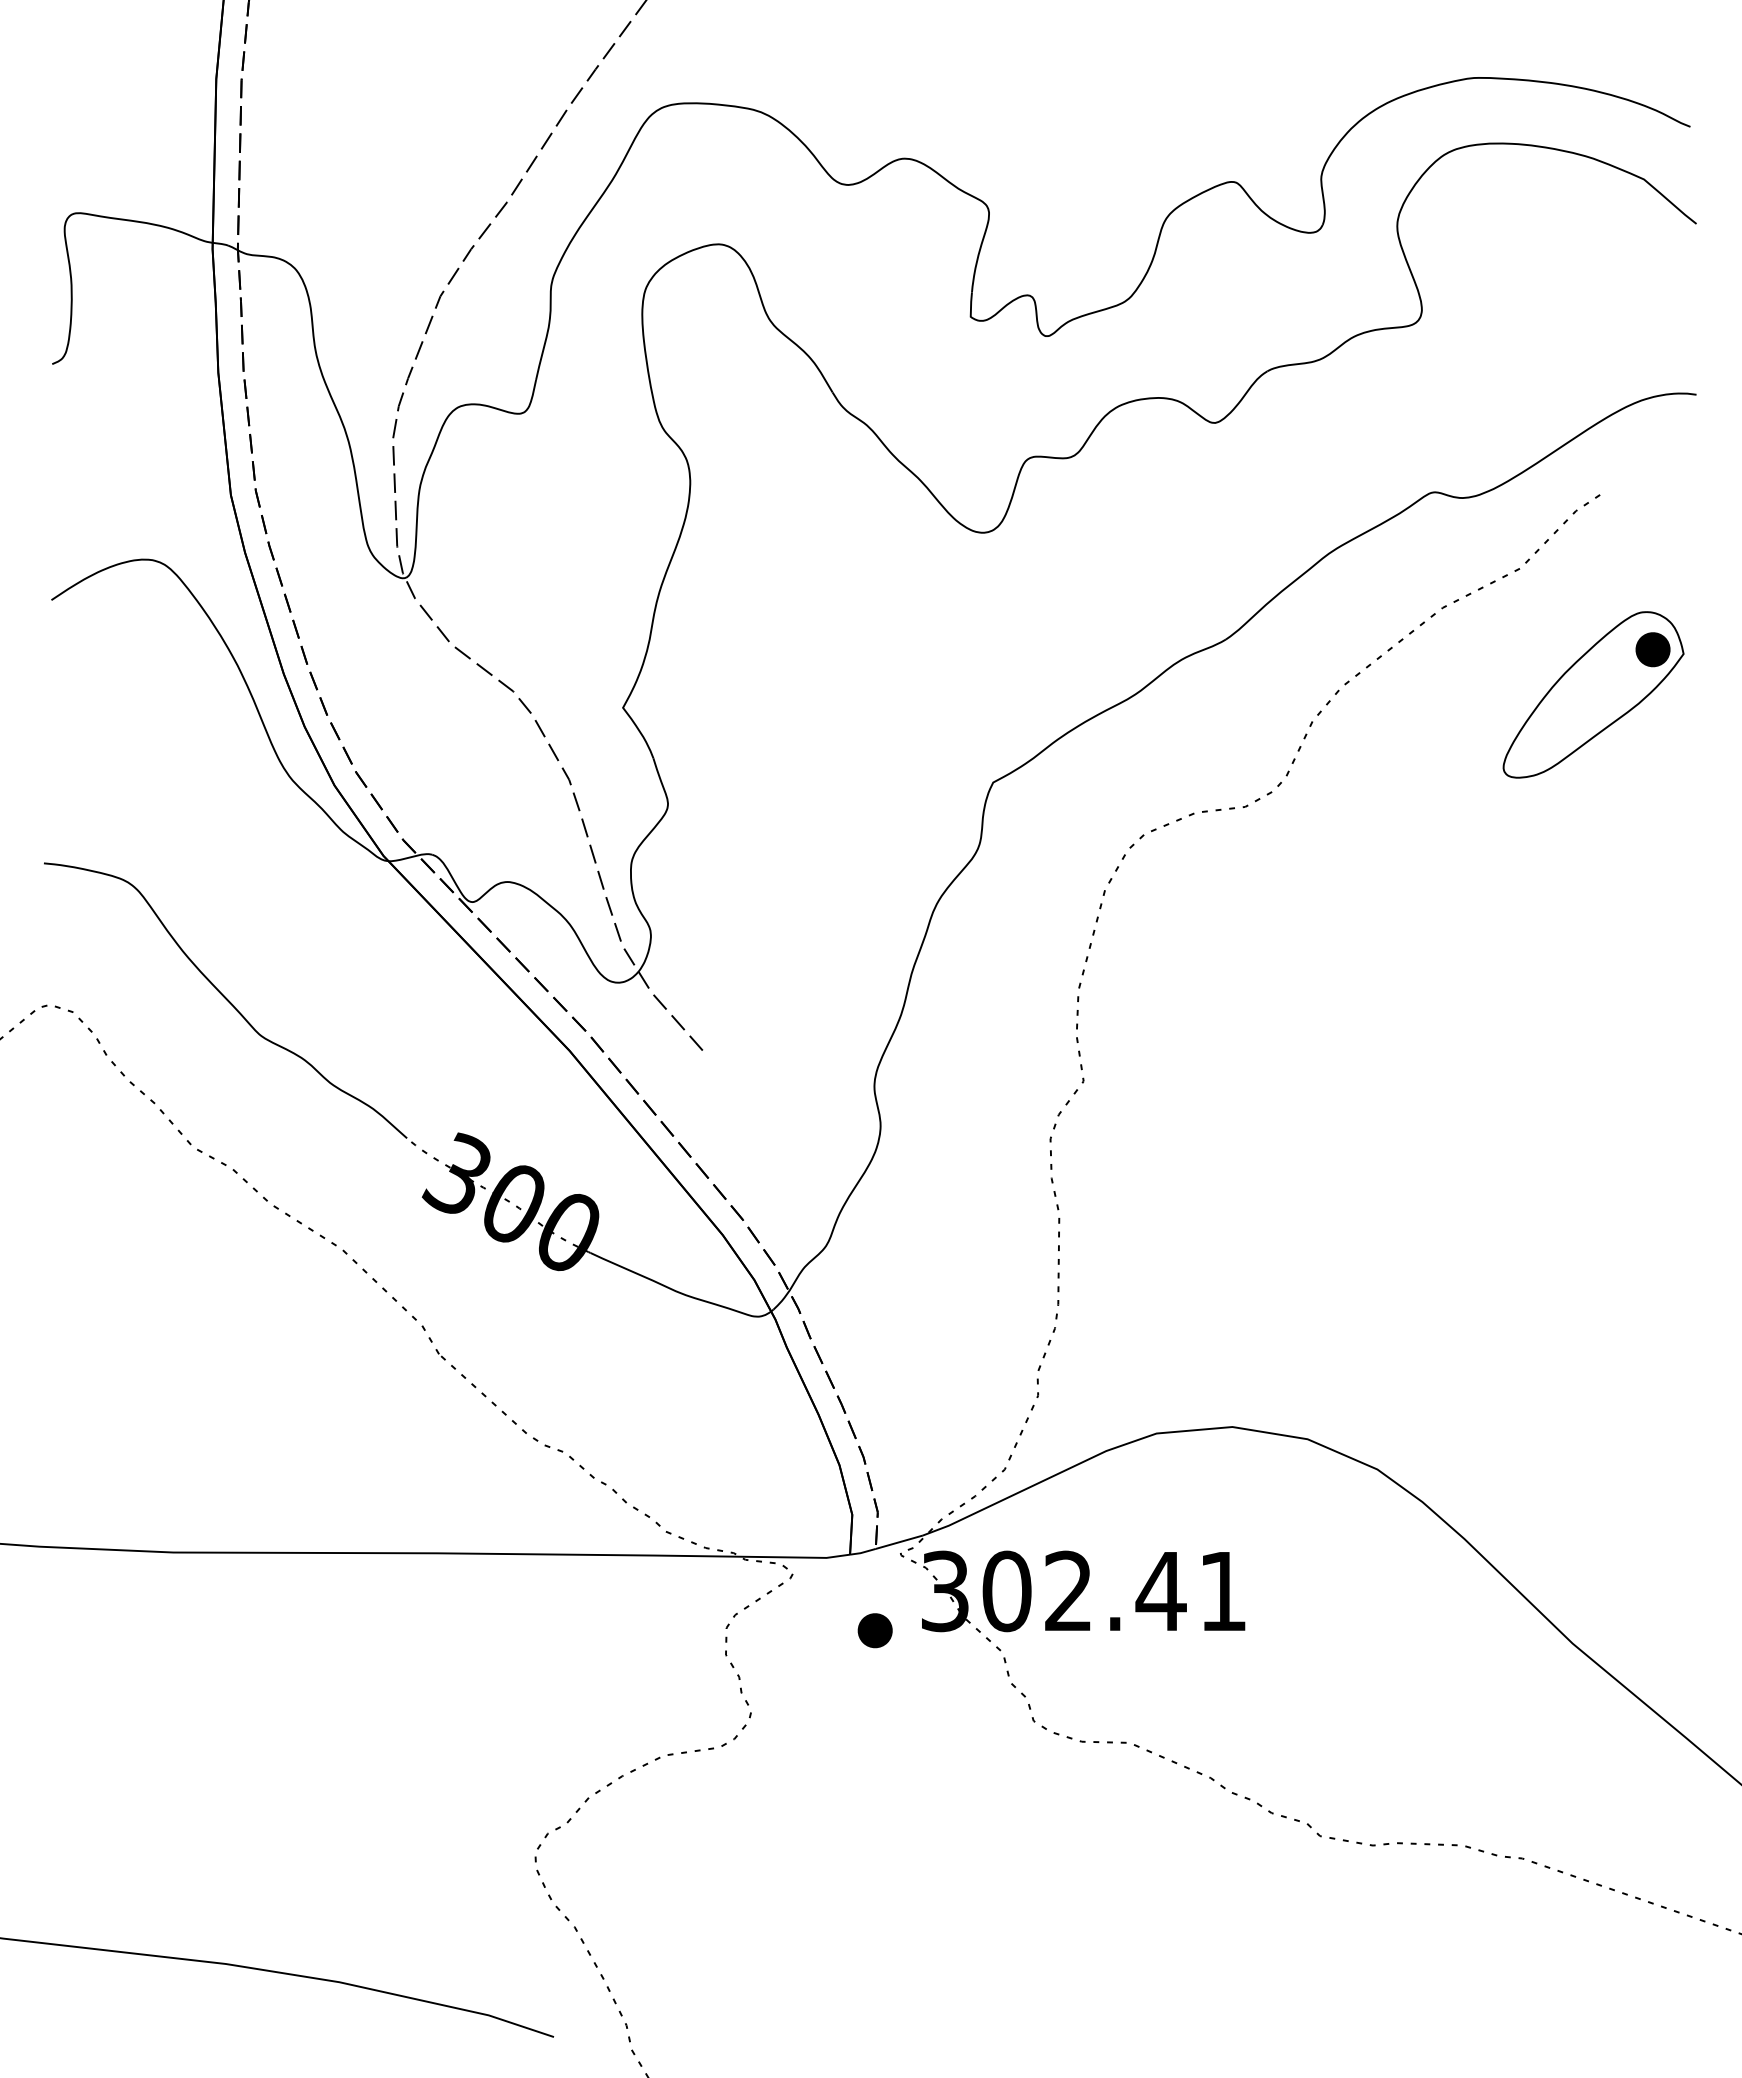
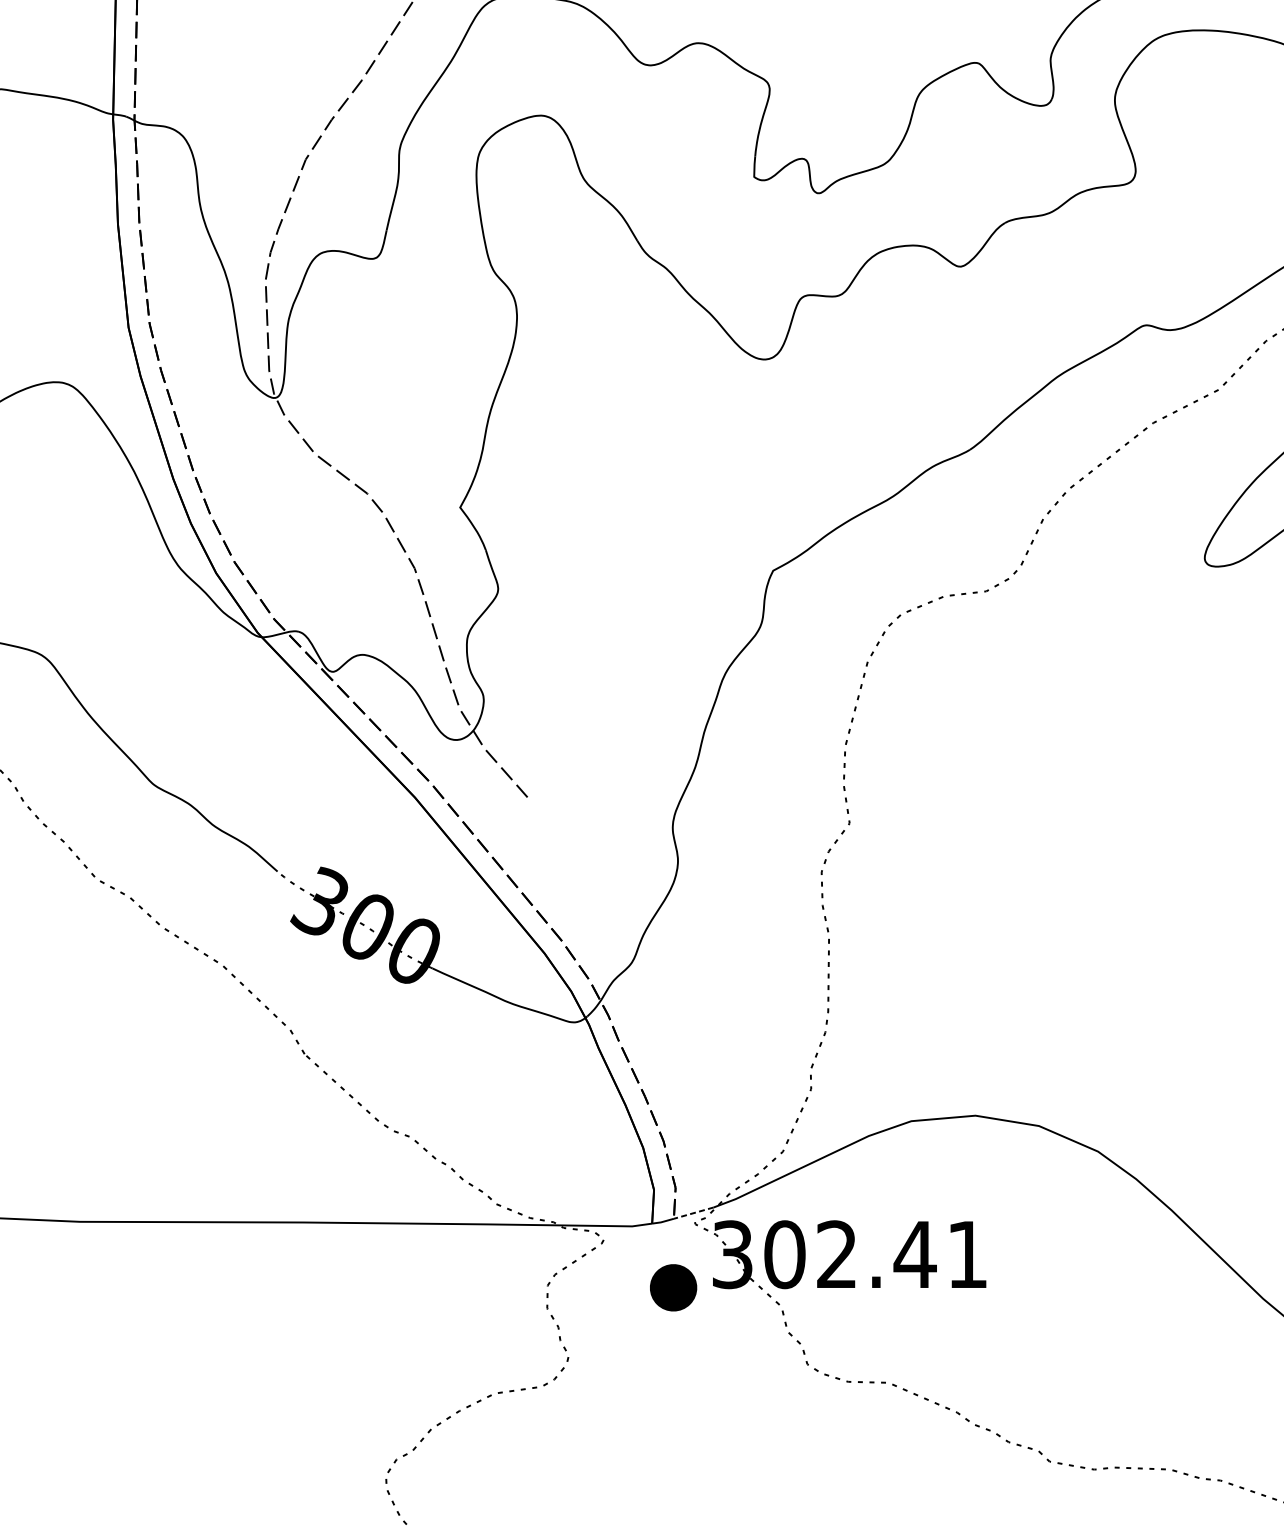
line: (898, 1542) -> (693, 1213), solid -> dashed
part: (874, 1630) -> (672, 1287), size x1.6

